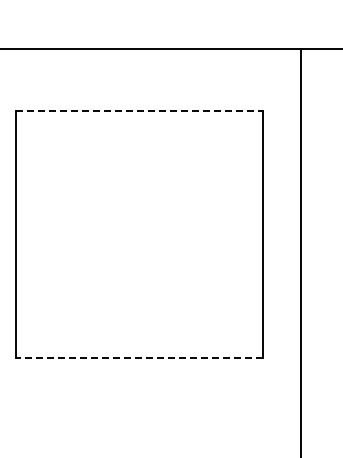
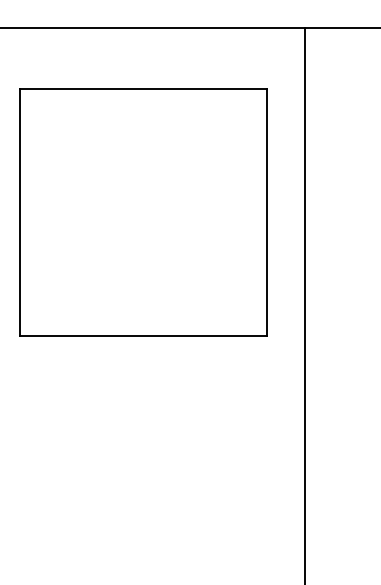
line: (139, 111) -> (143, 89), dashed -> solid
line: (138, 358) -> (142, 336), dashed -> solid

